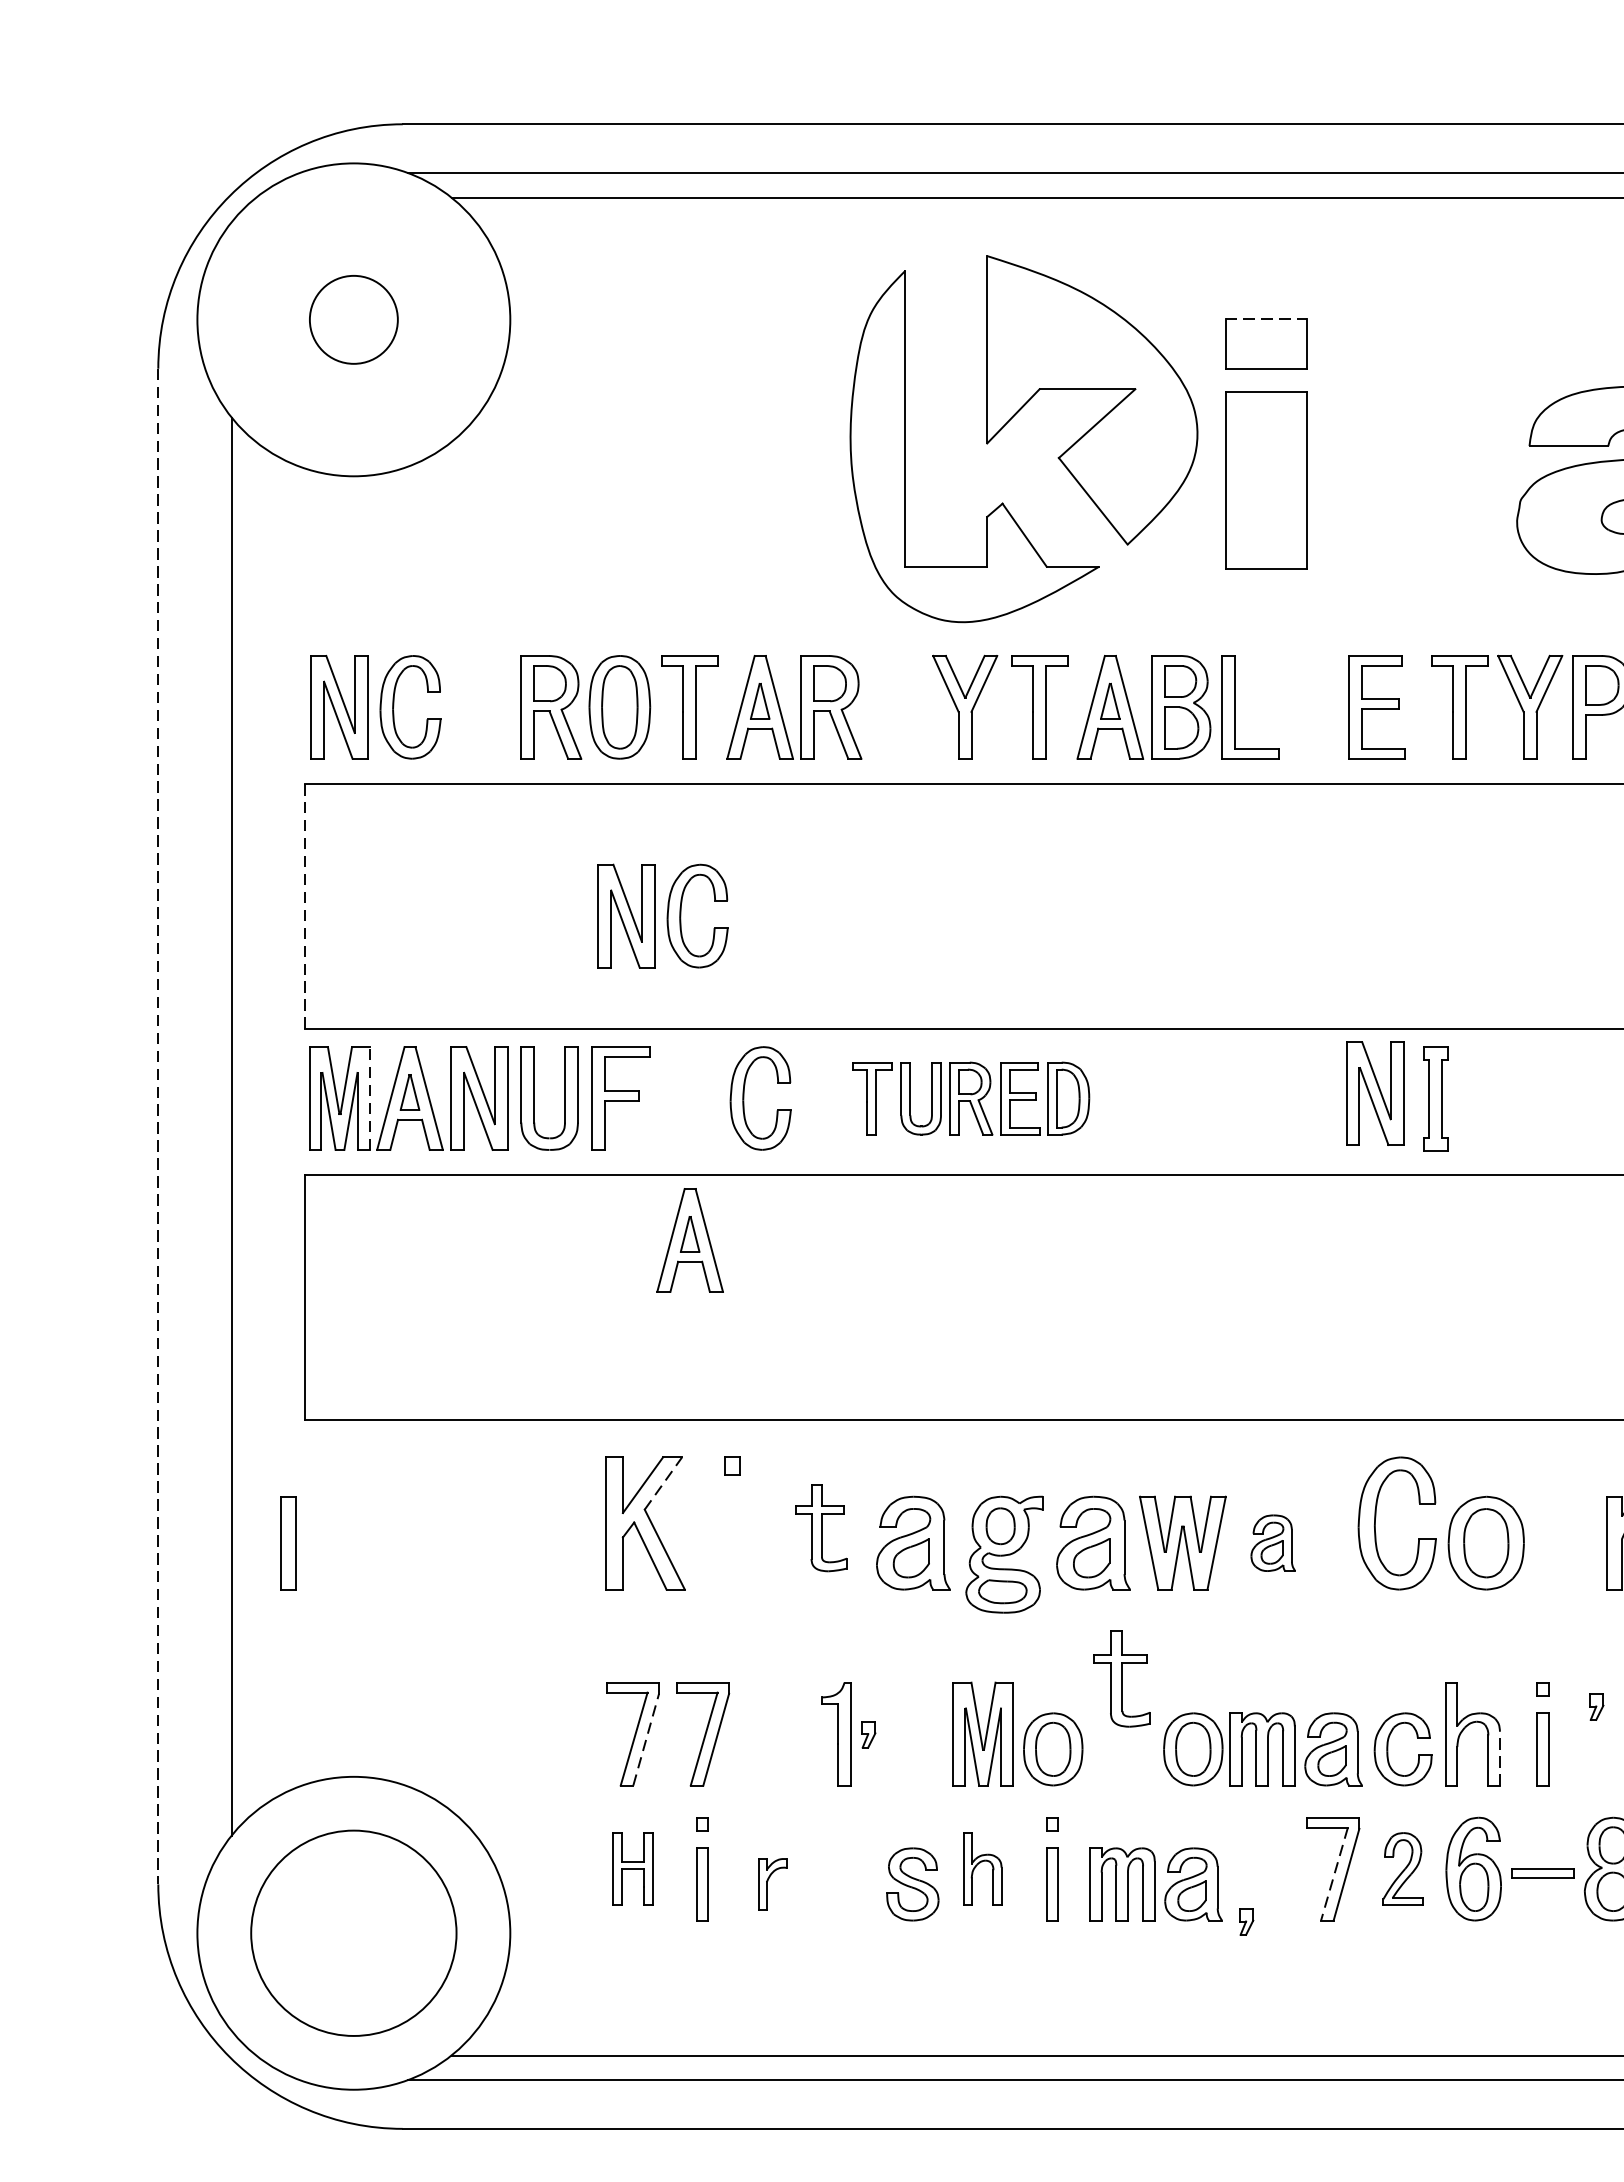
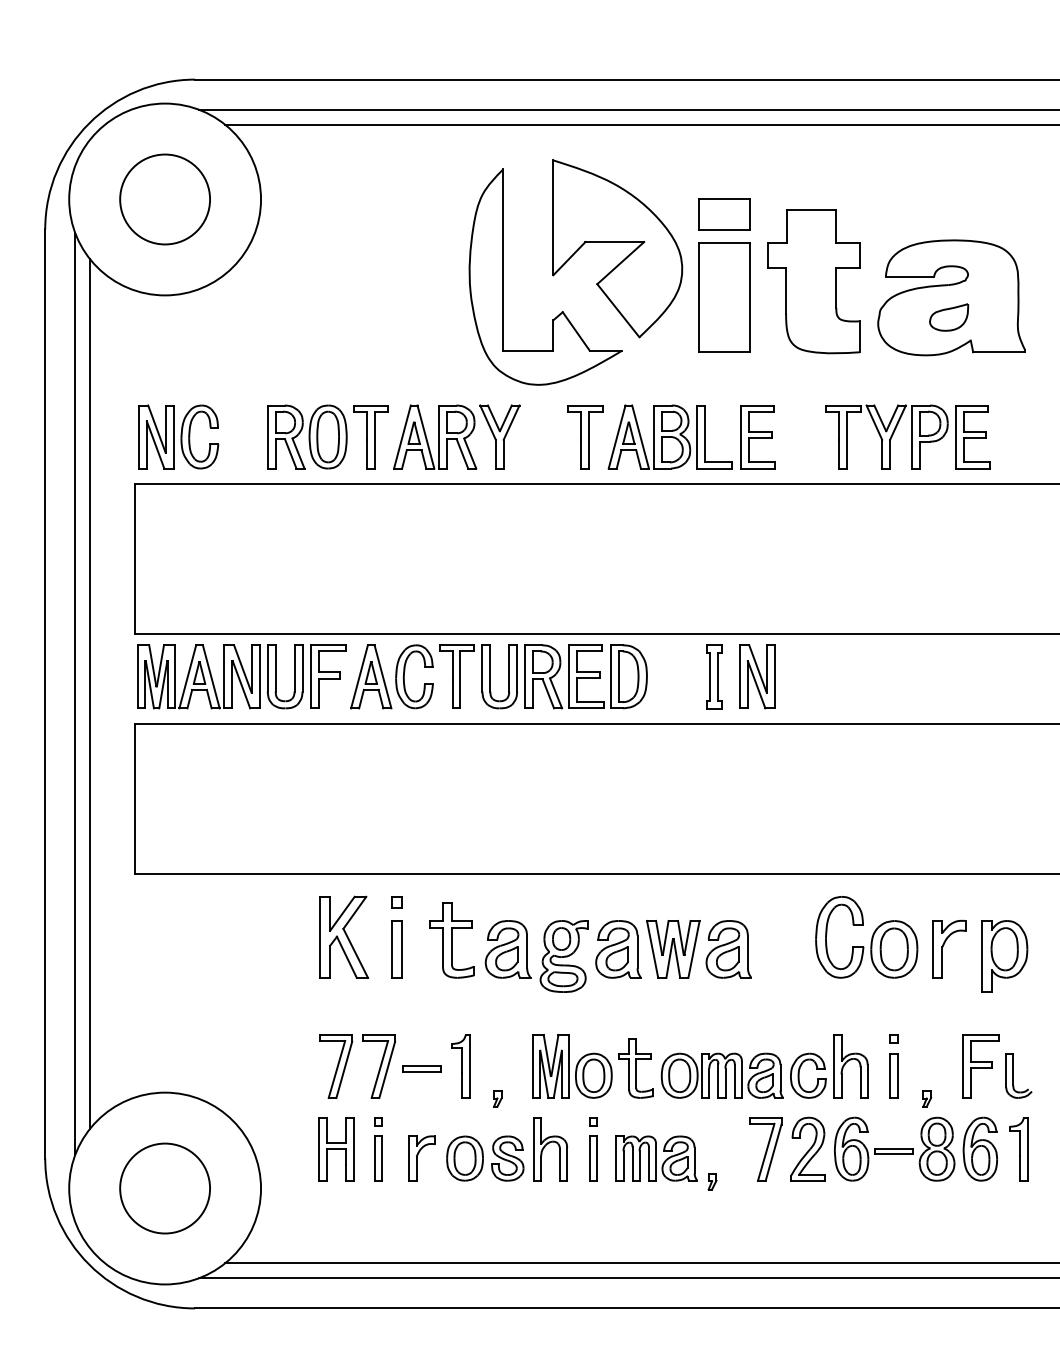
line: (1268, 318) -> (725, 198), dashed -> solid
circle: (354, 319) -> (165, 199), size x1.67
part: (1411, 453) -> (813, 281), added
part: (964, 706) -> (499, 436), moved
part: (1375, 708) -> (757, 437), moved
line: (305, 907) -> (135, 559), dashed -> solid
part: (662, 915) -> (354, 564), removed
part: (1375, 1093) -> (757, 676), moved
line: (369, 1097) -> (174, 676), dashed -> solid
part: (971, 1097) -> (543, 676), size x1.43
part: (1436, 1097) -> (714, 676), moved
line: (207, 1125) -> (75, 693), added
line: (158, 1127) -> (45, 694), dashed -> solid
part: (690, 1239) -> (371, 676), moved
line: (662, 1482) -> (354, 912), dashed -> solid
part: (1440, 1523) -> (866, 937), moved
part: (821, 1528) -> (451, 940), size x1.43
part: (287, 1543) -> (396, 949), moved
part: (1272, 1543) -> (728, 949), size x1.67
part: (1121, 1678) -> (635, 1068), moved
part: (1597, 1706) -> (927, 1098), moved
part: (868, 1734) -> (497, 1098), moved
part: (772, 1737) -> (421, 1068), added
line: (646, 1739) -> (344, 1069), dashed -> solid
line: (1499, 1757) -> (867, 1080), dashed -> solid
part: (1401, 1867) -> (807, 1148), size x1.43
part: (633, 1869) -> (336, 1149), size x1.43
part: (982, 1869) -> (550, 1149), size x1.43
line: (1334, 1874) -> (766, 1152), dashed -> solid
part: (772, 1884) -> (421, 1158), size x1.43
part: (842, 1884) -> (464, 1158), added
circle: (354, 1933) -> (165, 1188), size x0.71

